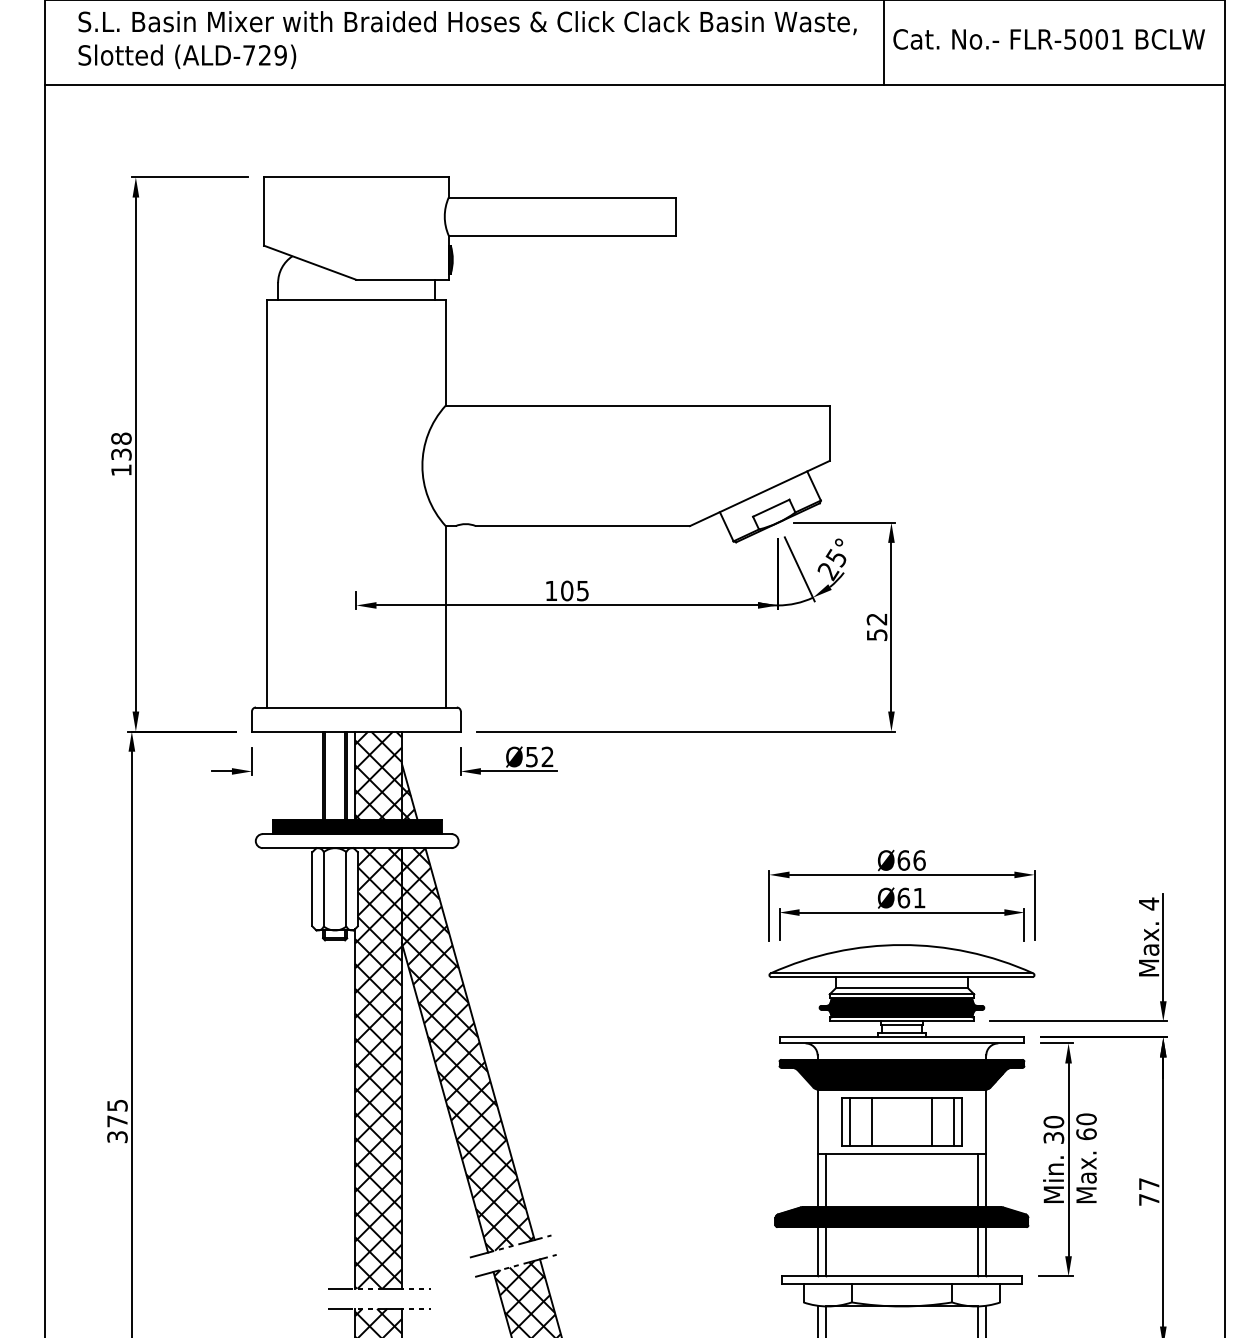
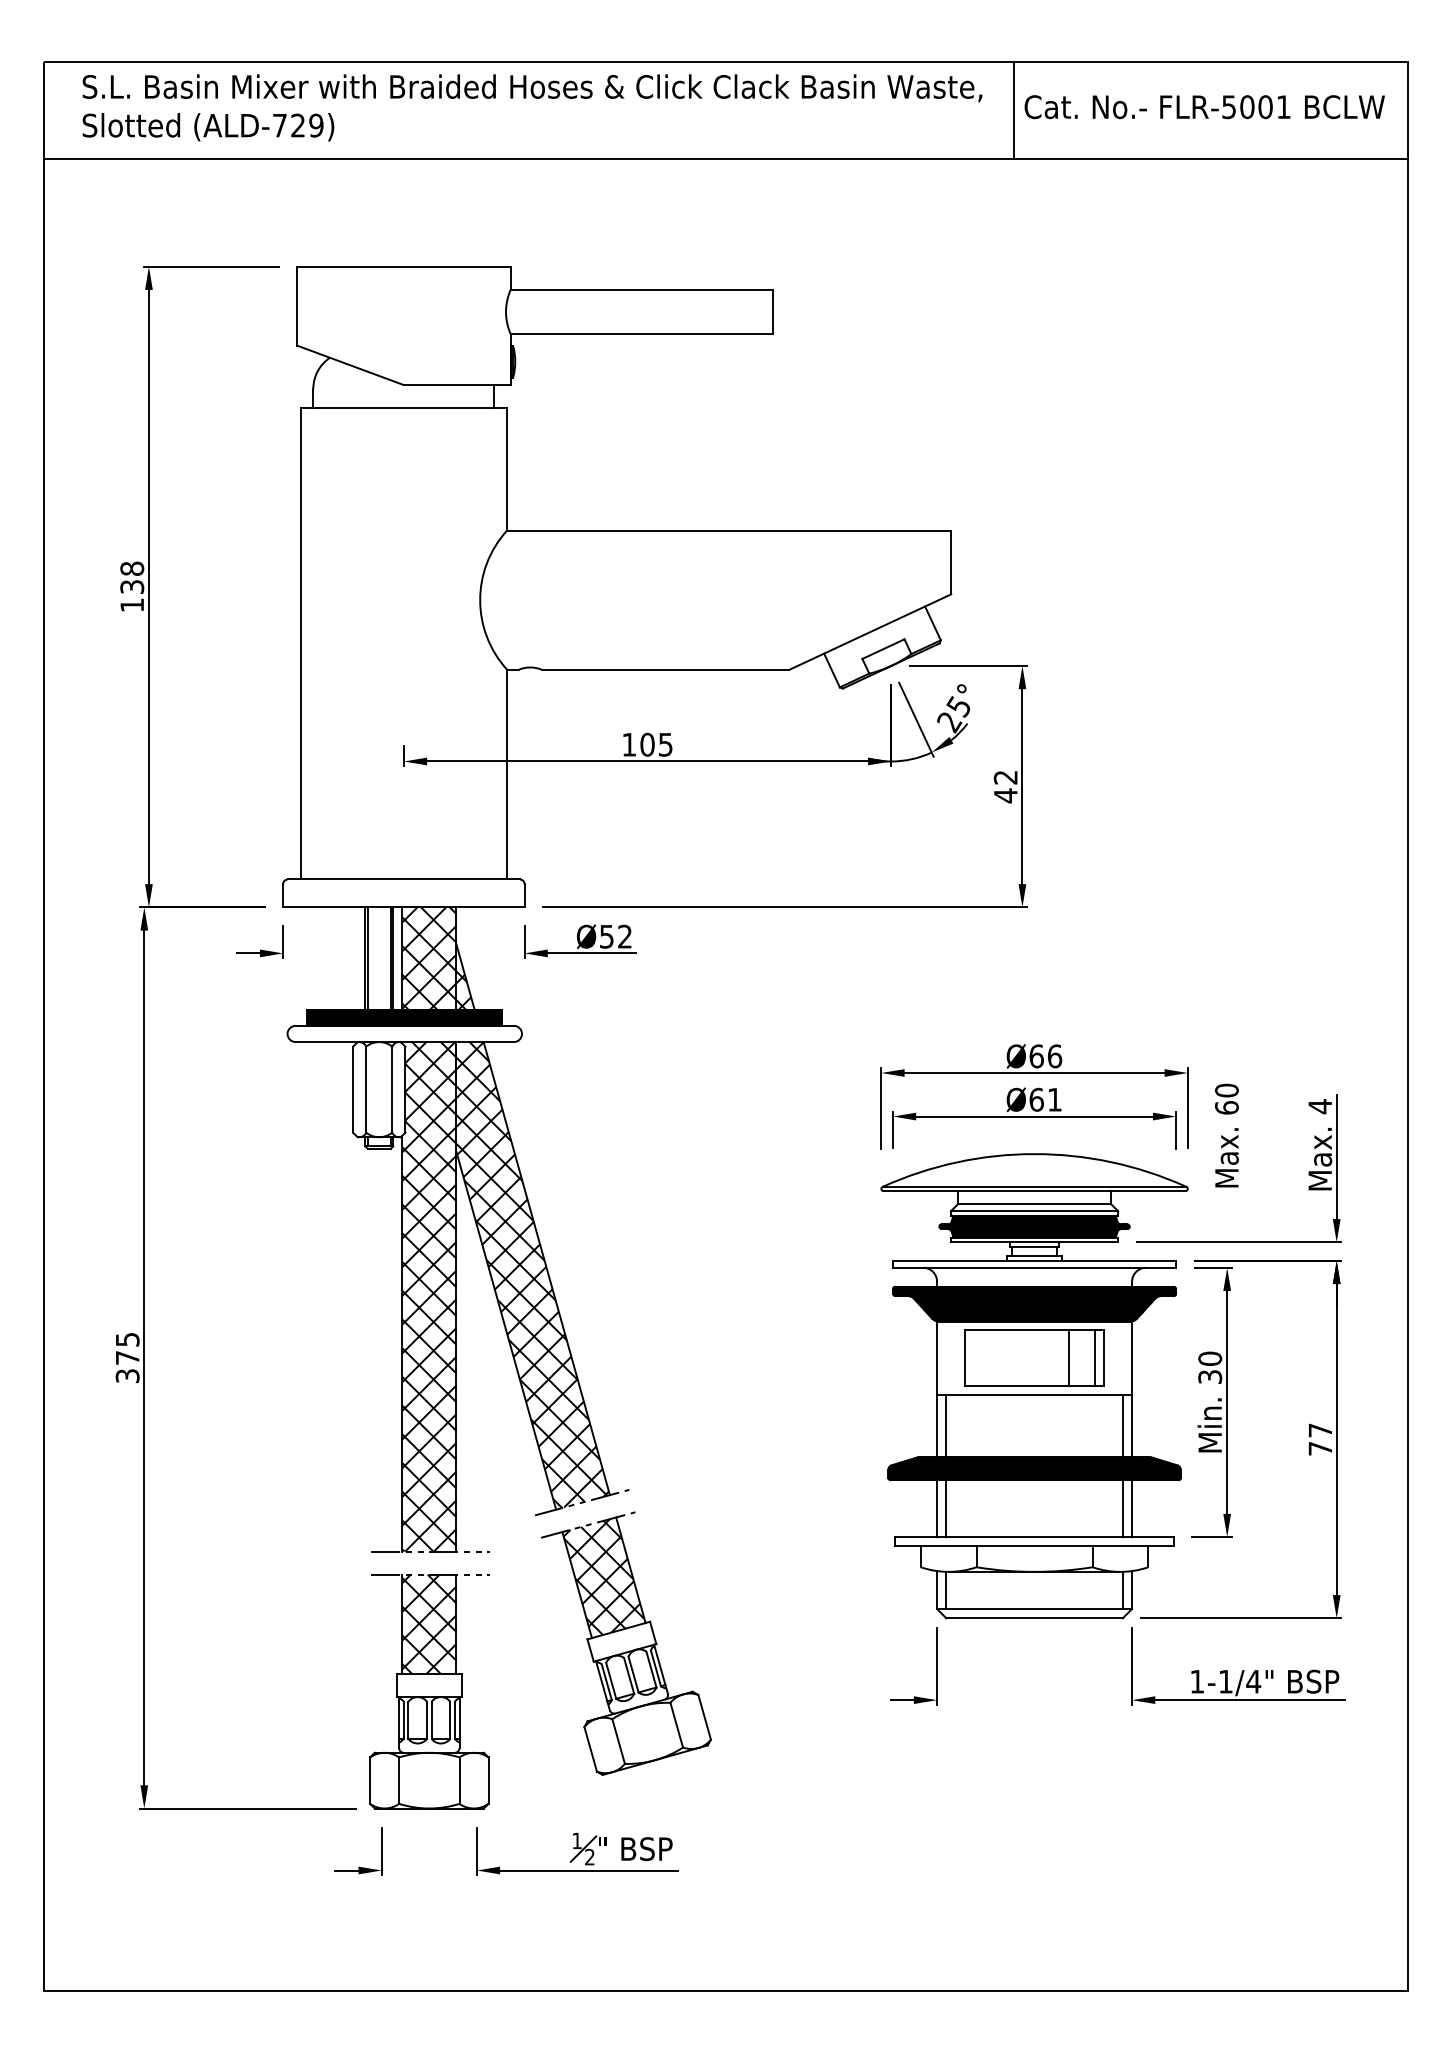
text: (876, 634) -> (1005, 795), 52 -> 42
line: (849, 1121) -> (974, 1358), removed
line: (871, 1121) -> (999, 1358), removed
text: (1086, 1158) -> (1226, 1135), moved

